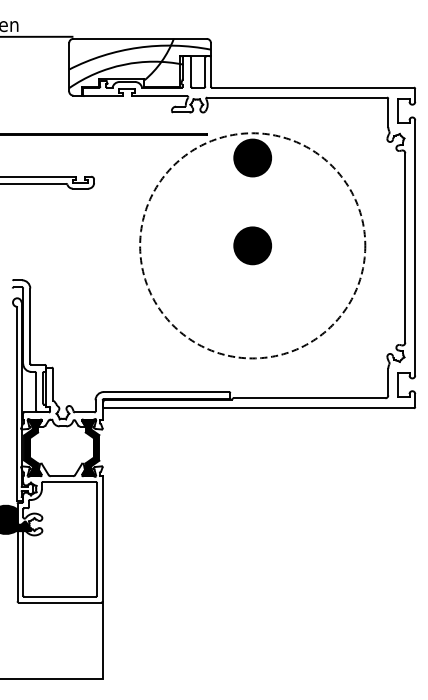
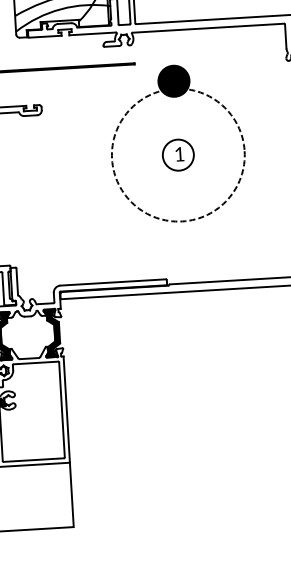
circle: (252, 245) -> (178, 154), size x0.7
fill: (252, 245) -> (178, 154), removed

